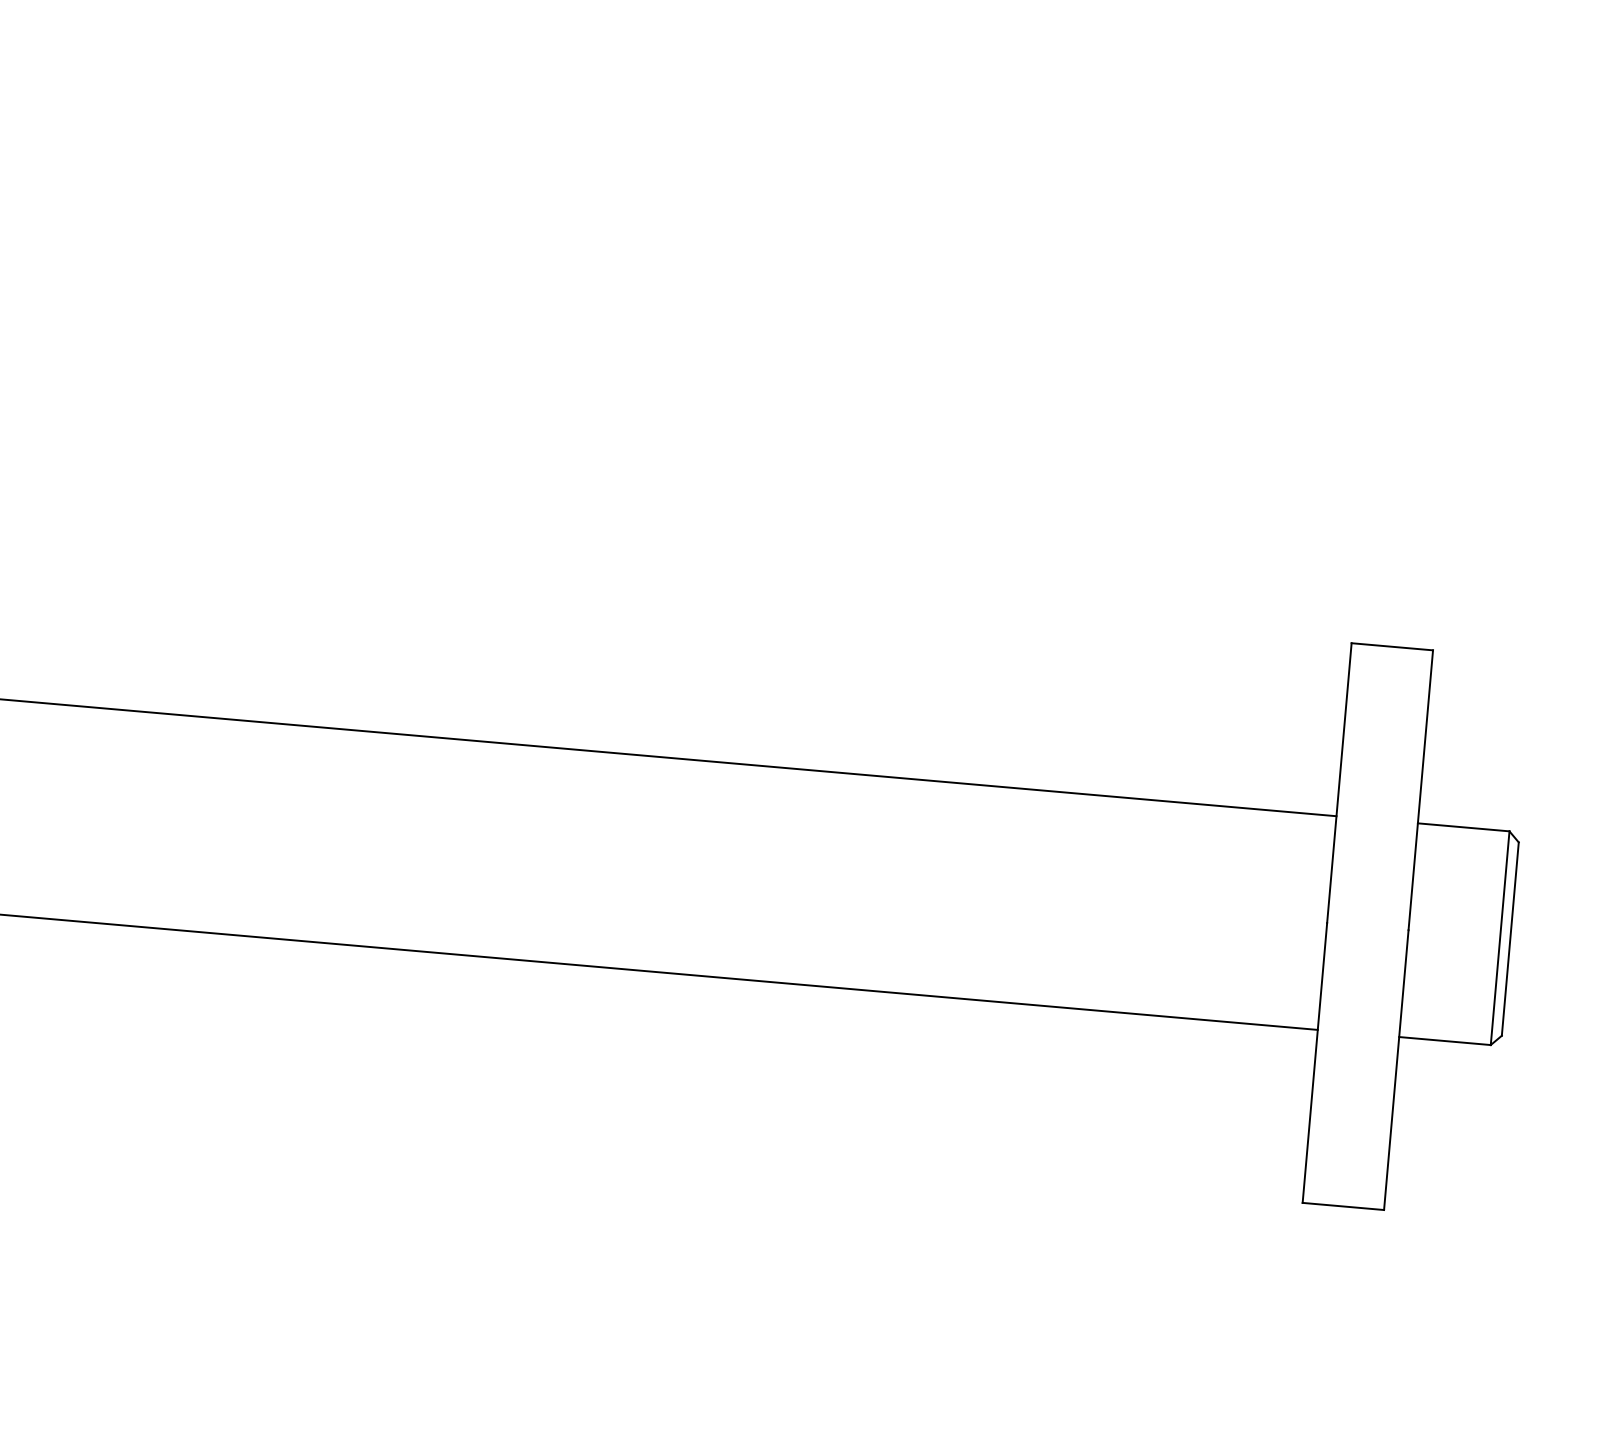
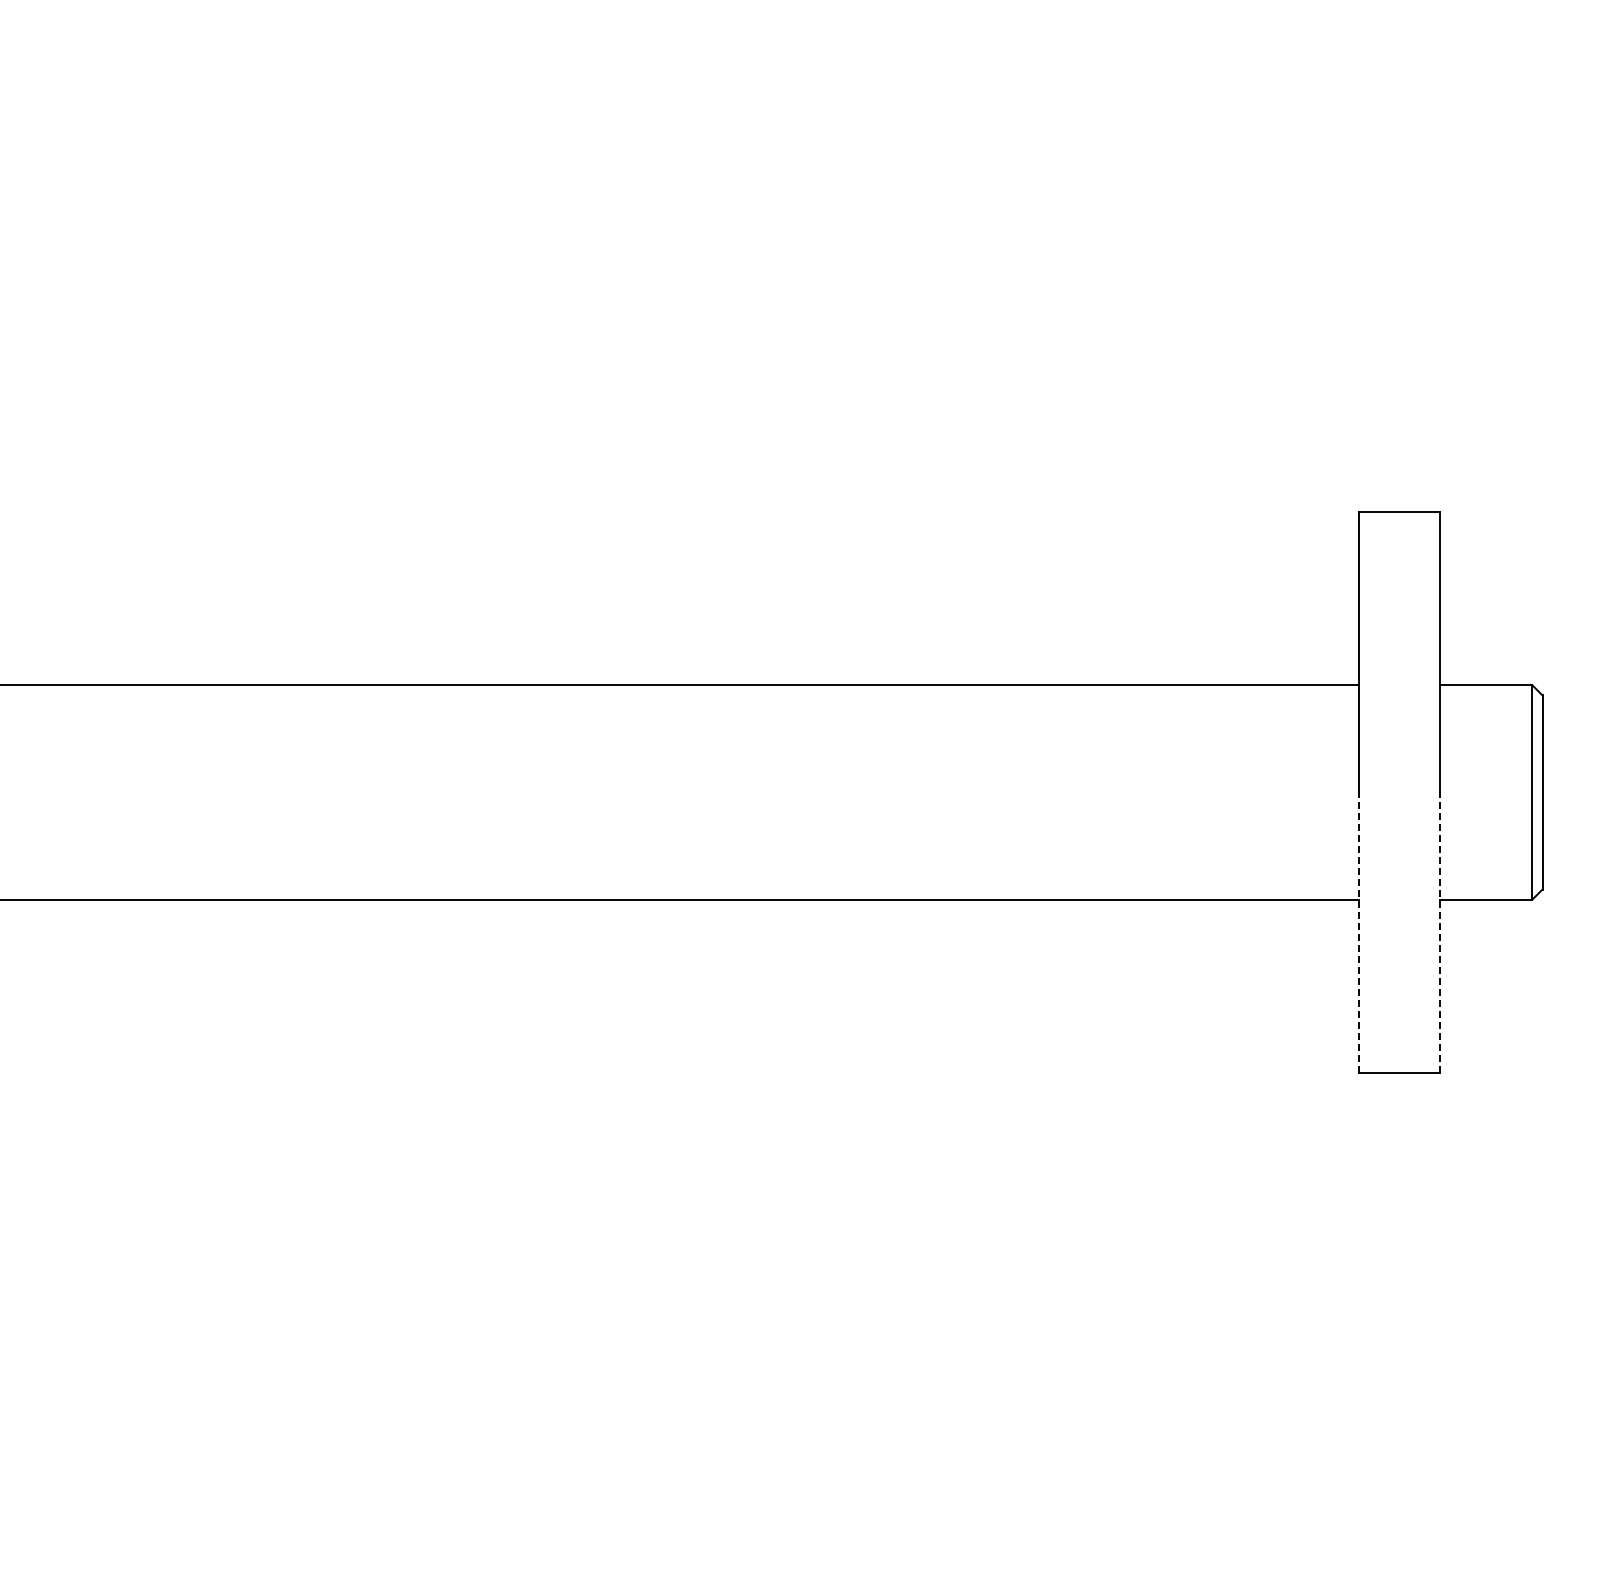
line: (1314, 1062) -> (1358, 932), solid -> dashed
line: (1396, 1069) -> (1440, 932), solid -> dashed

